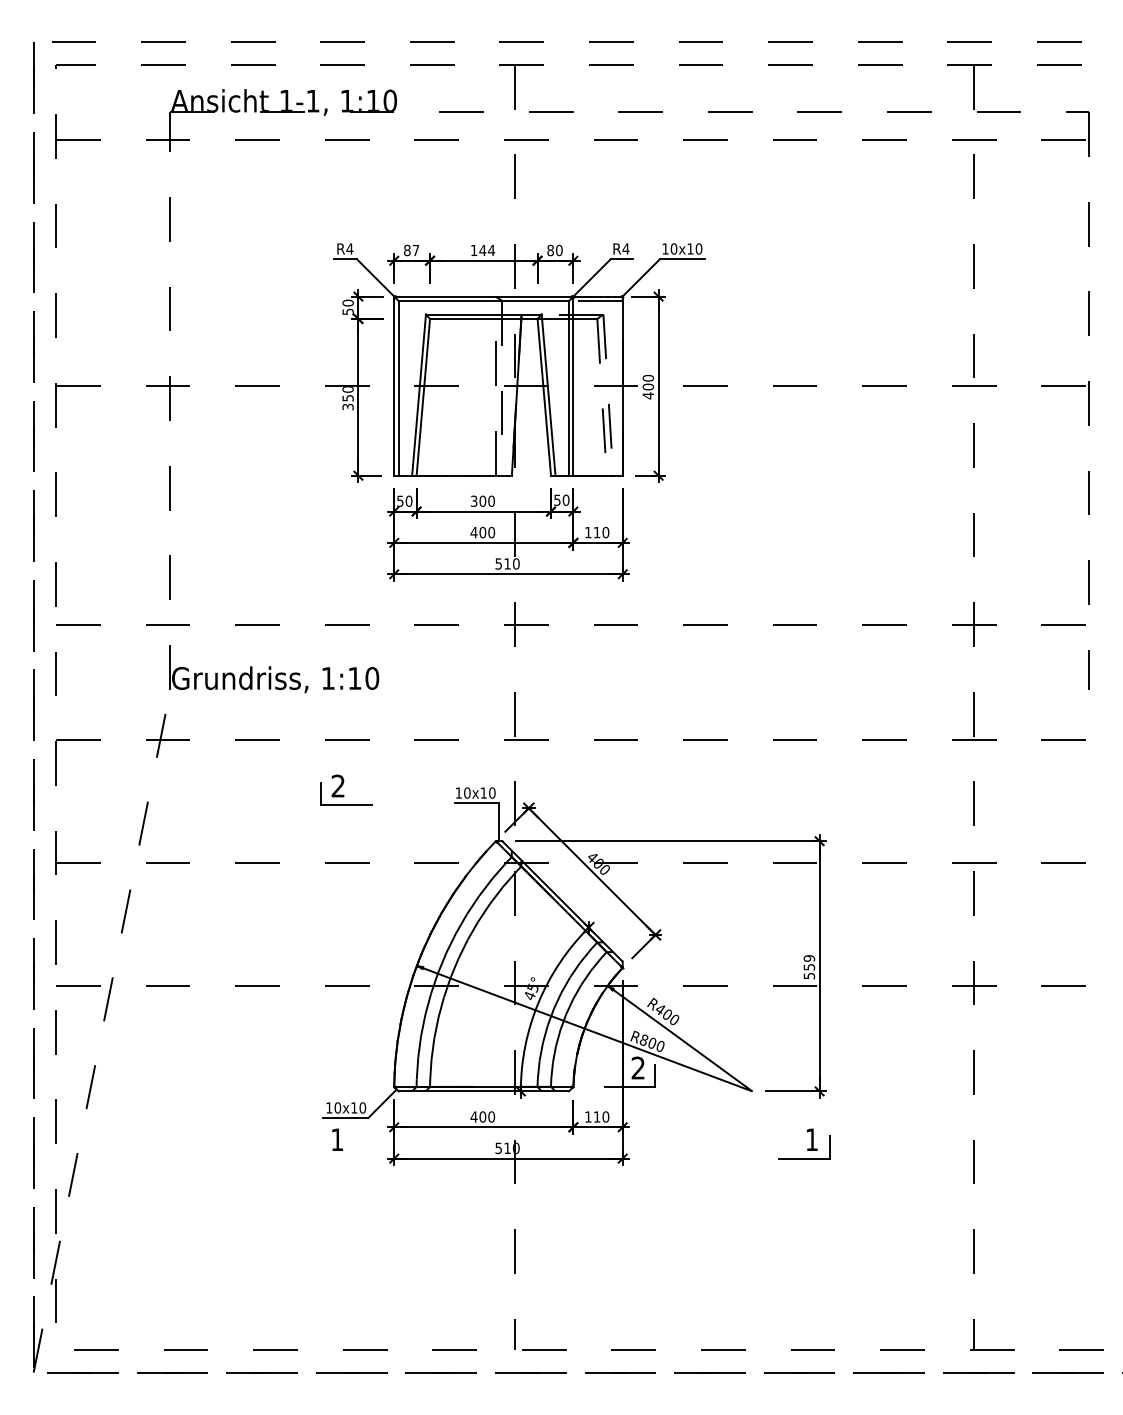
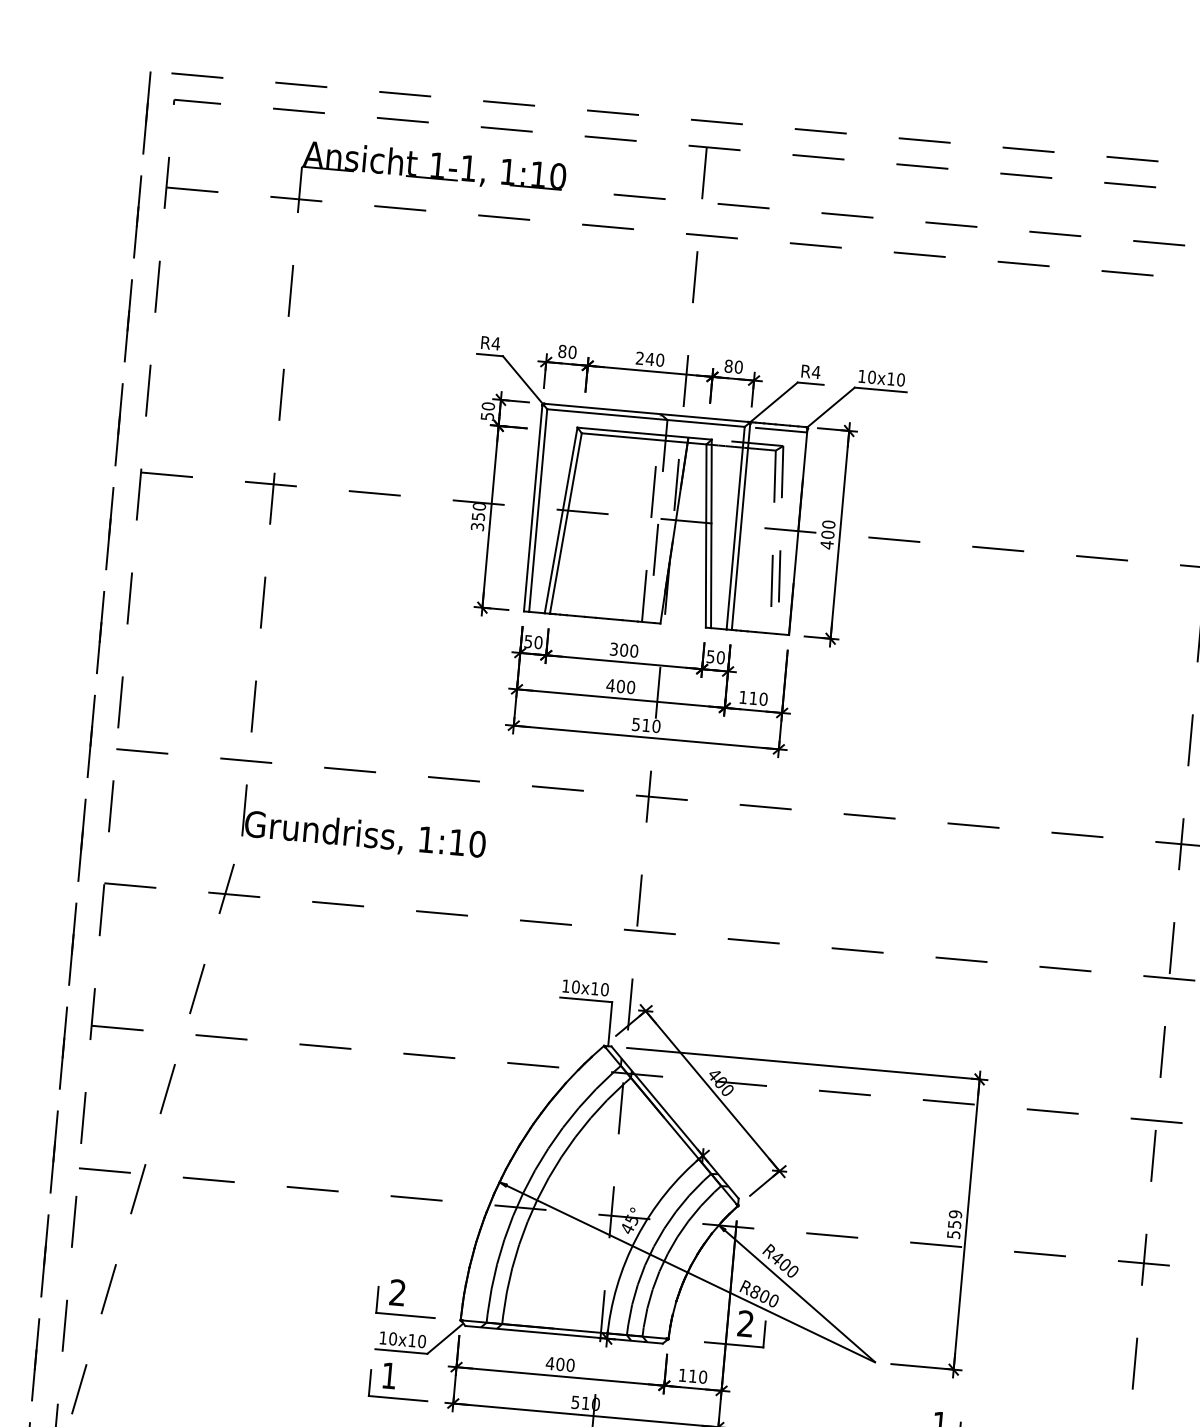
text: (415, 250) -> (571, 352), 87 -> 80
text: (482, 250) -> (649, 359), 144 -> 240
part: (346, 789) -> (406, 1297), moved
part: (346, 1158) -> (397, 1398), added

